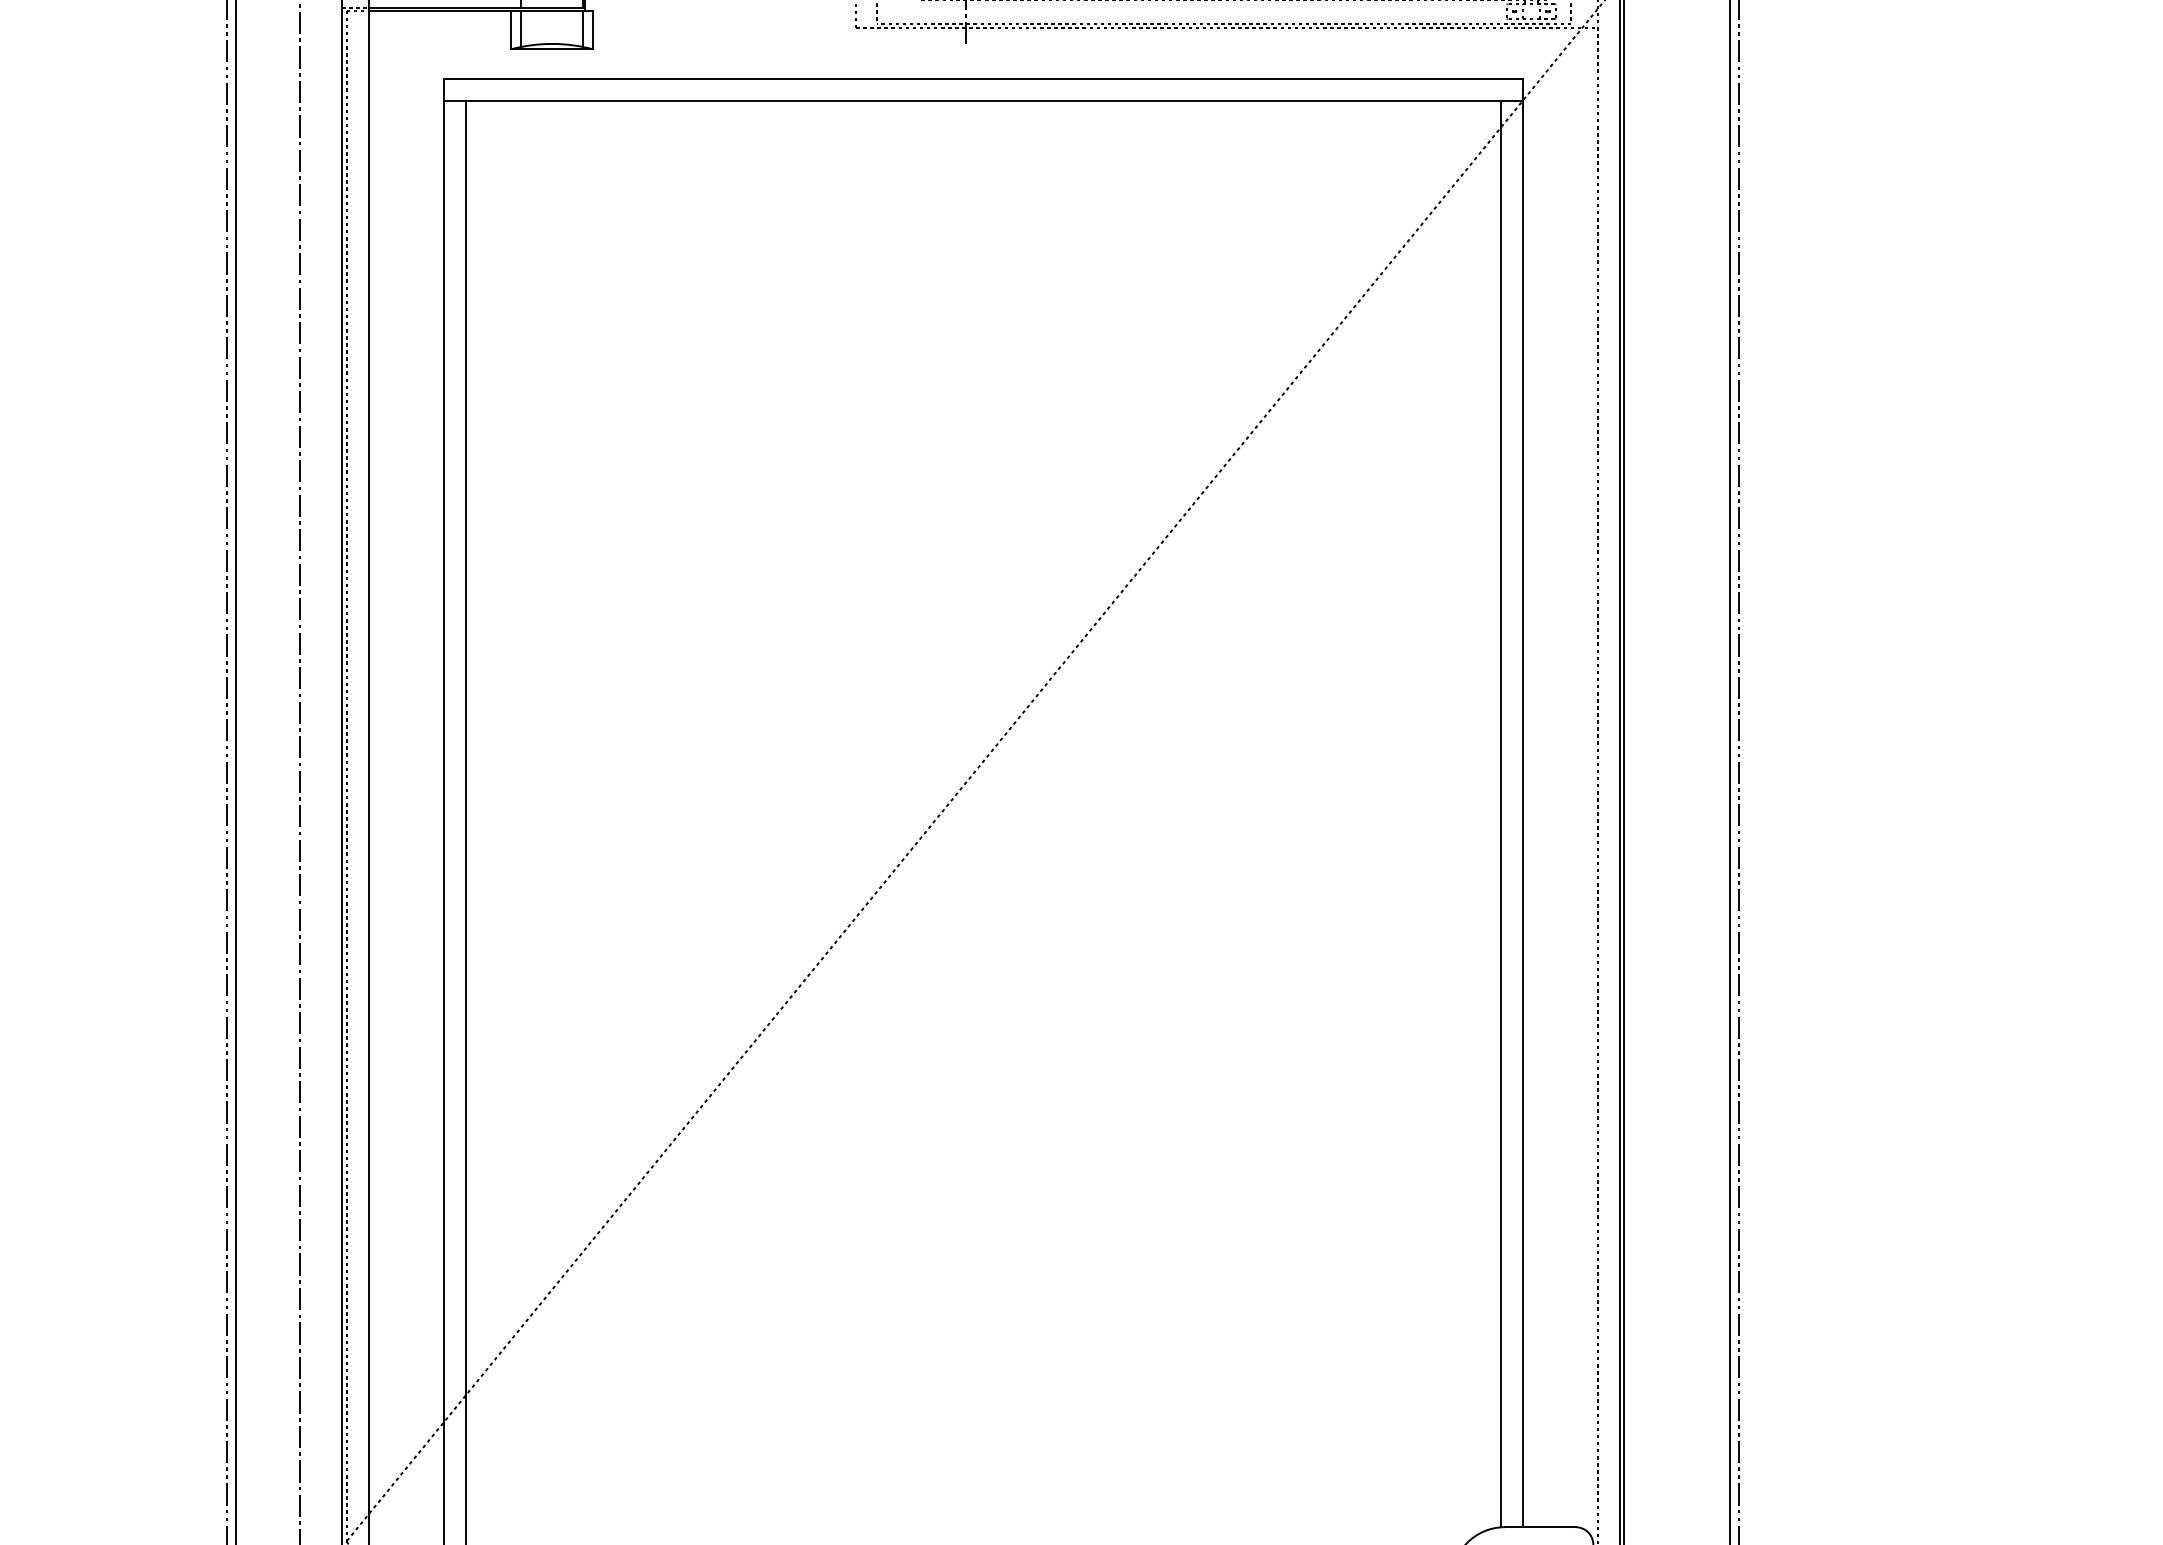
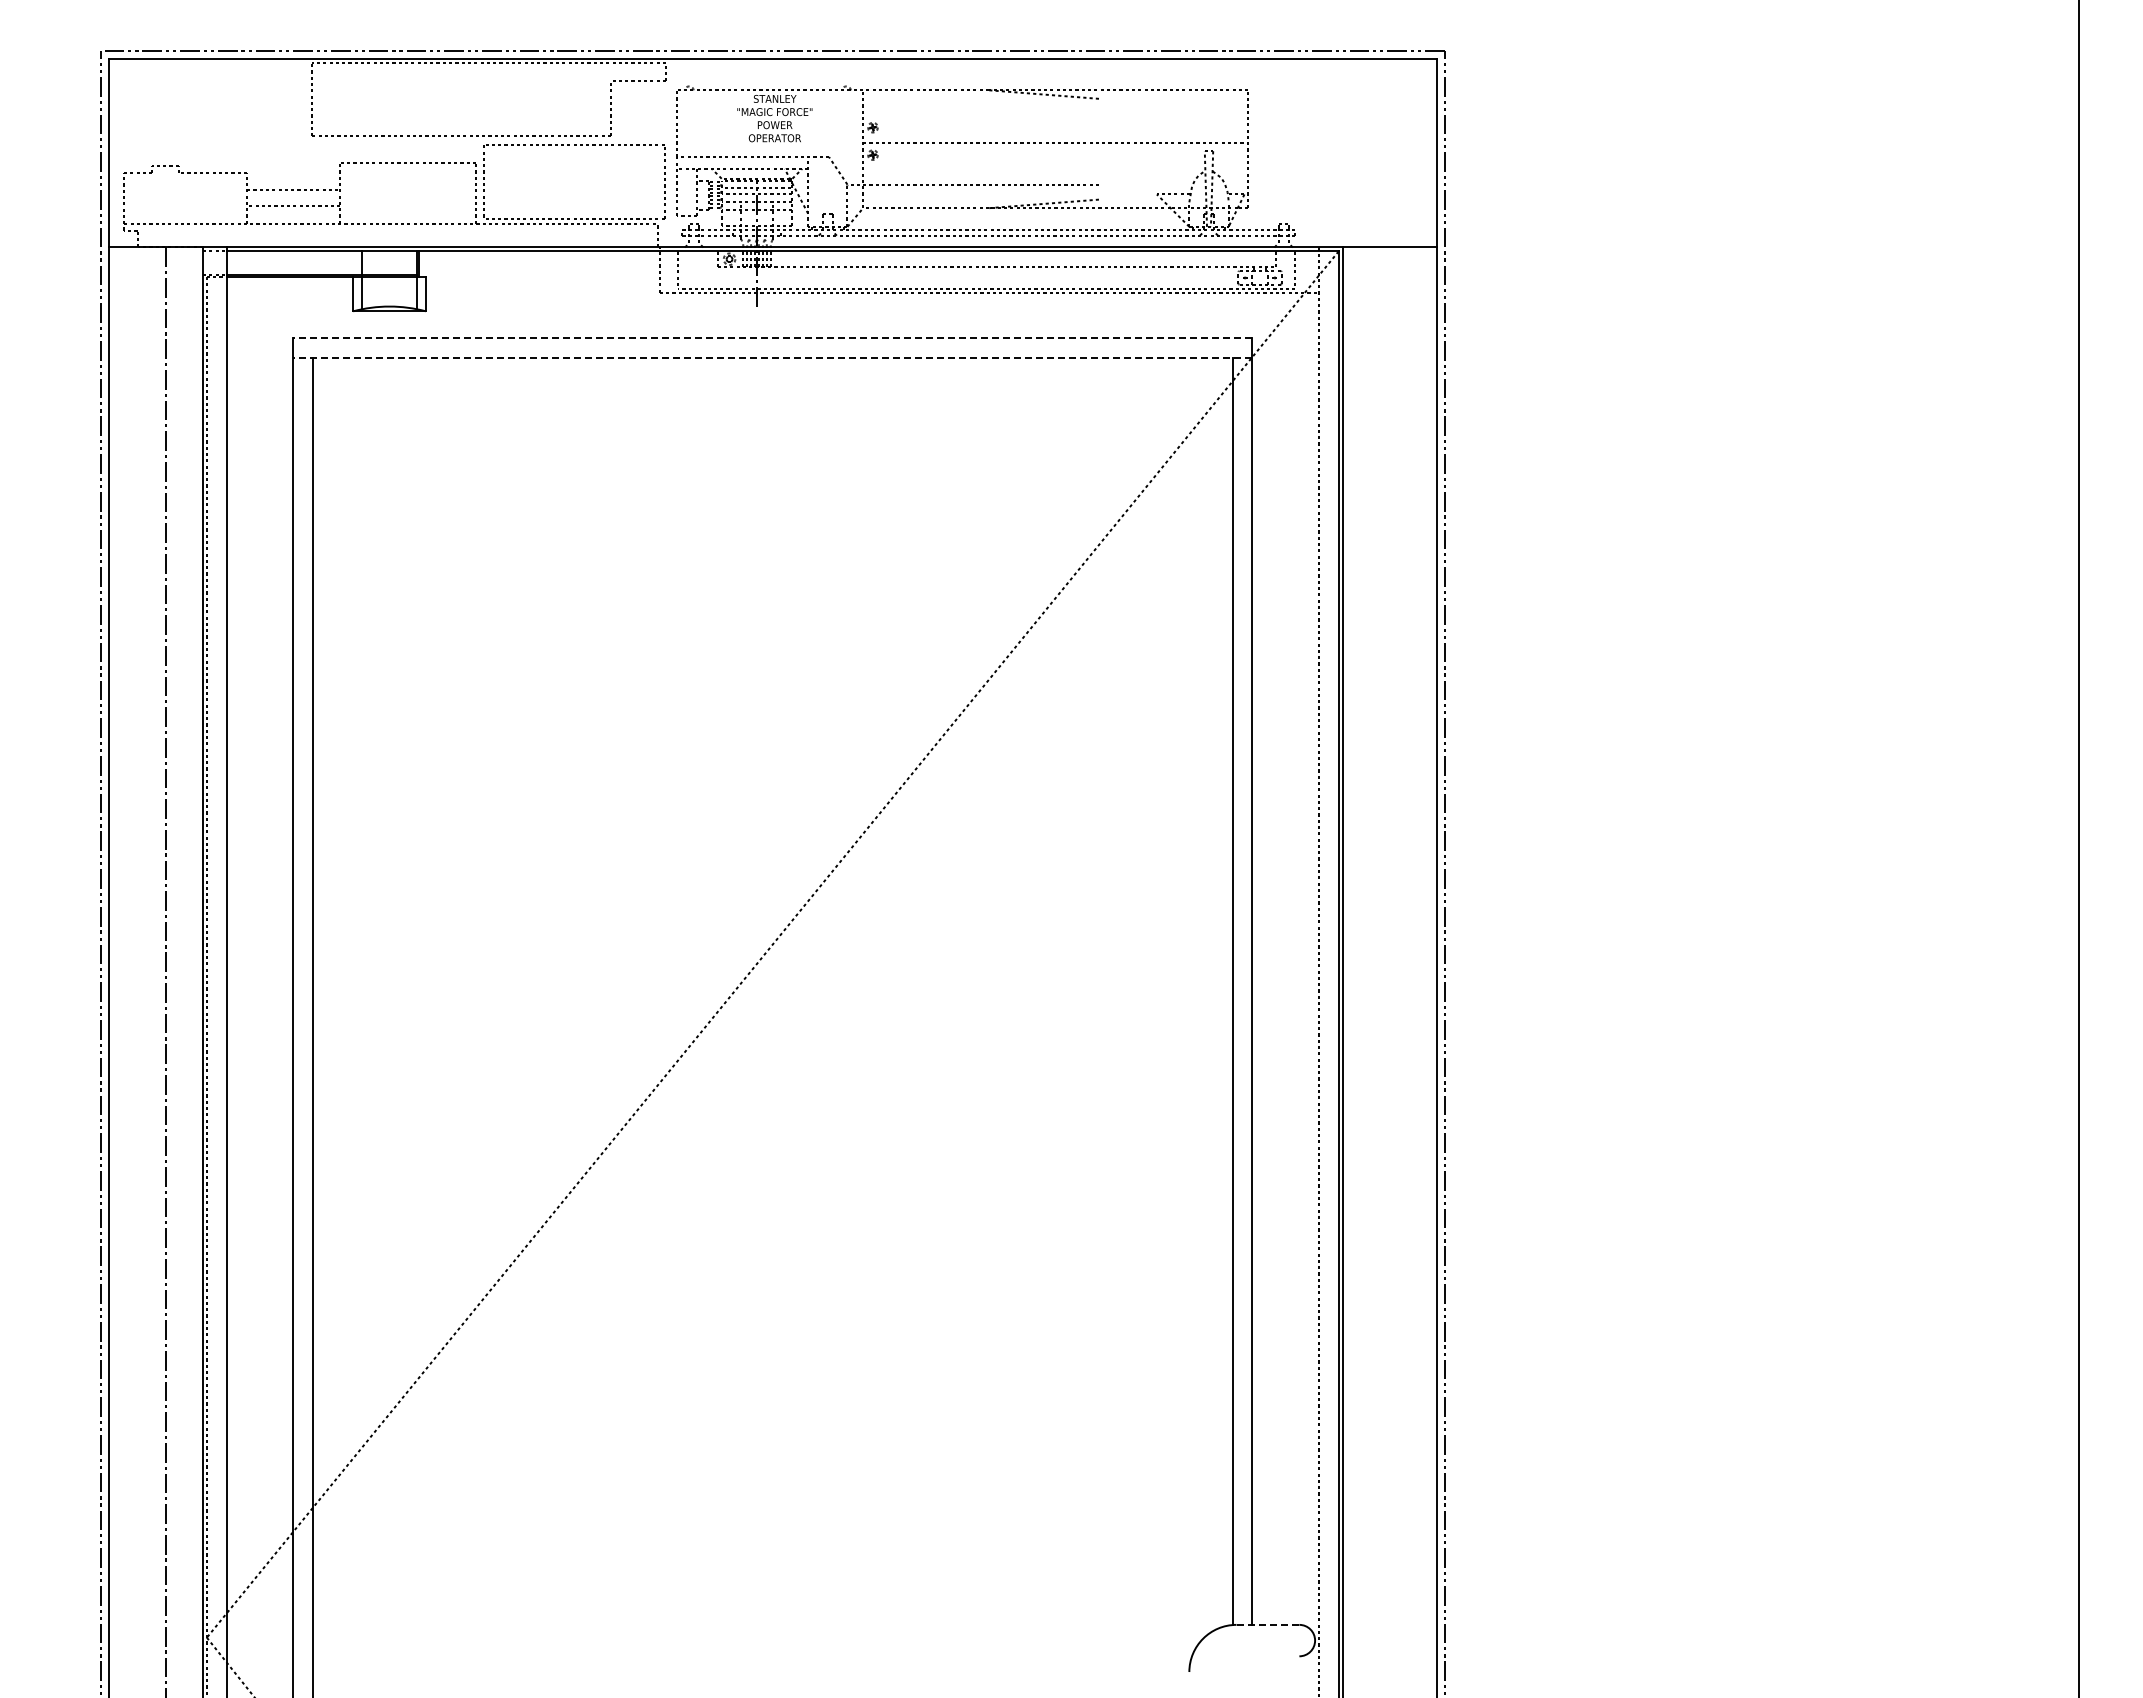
line: (982, 78) -> (772, 337), solid -> dashed
line: (982, 101) -> (772, 357), solid -> dashed
line: (1540, 1526) -> (1268, 1624), solid -> dashed

